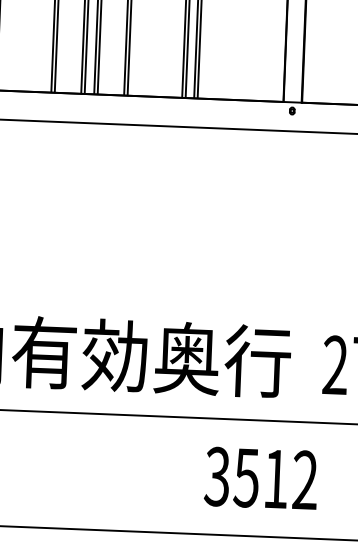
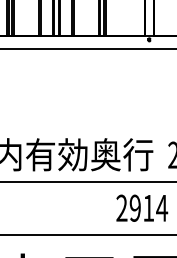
text: (262, 476) -> (142, 207), 3512 -> 2914

